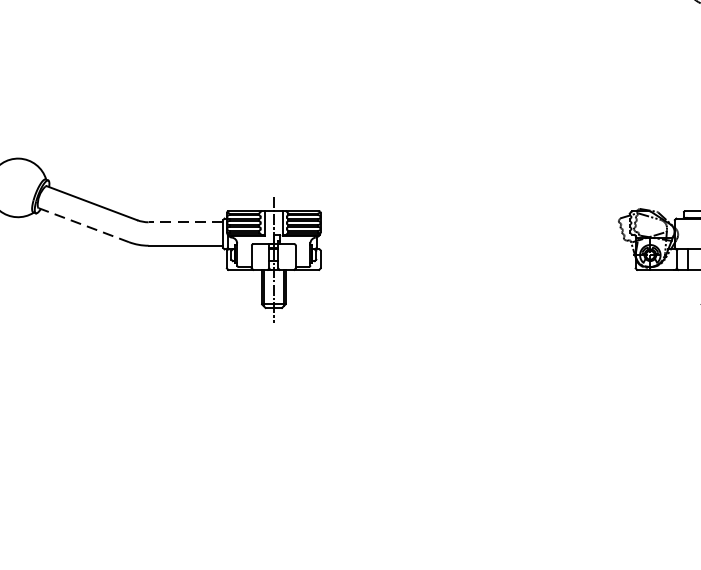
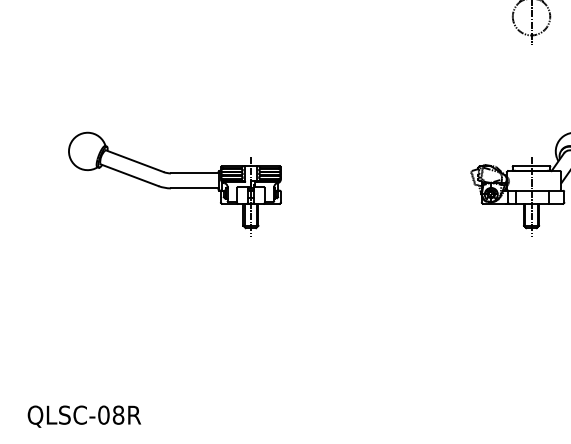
line: (185, 222) -> (194, 173), dashed -> solid
line: (83, 225) -> (129, 175), dashed -> solid

